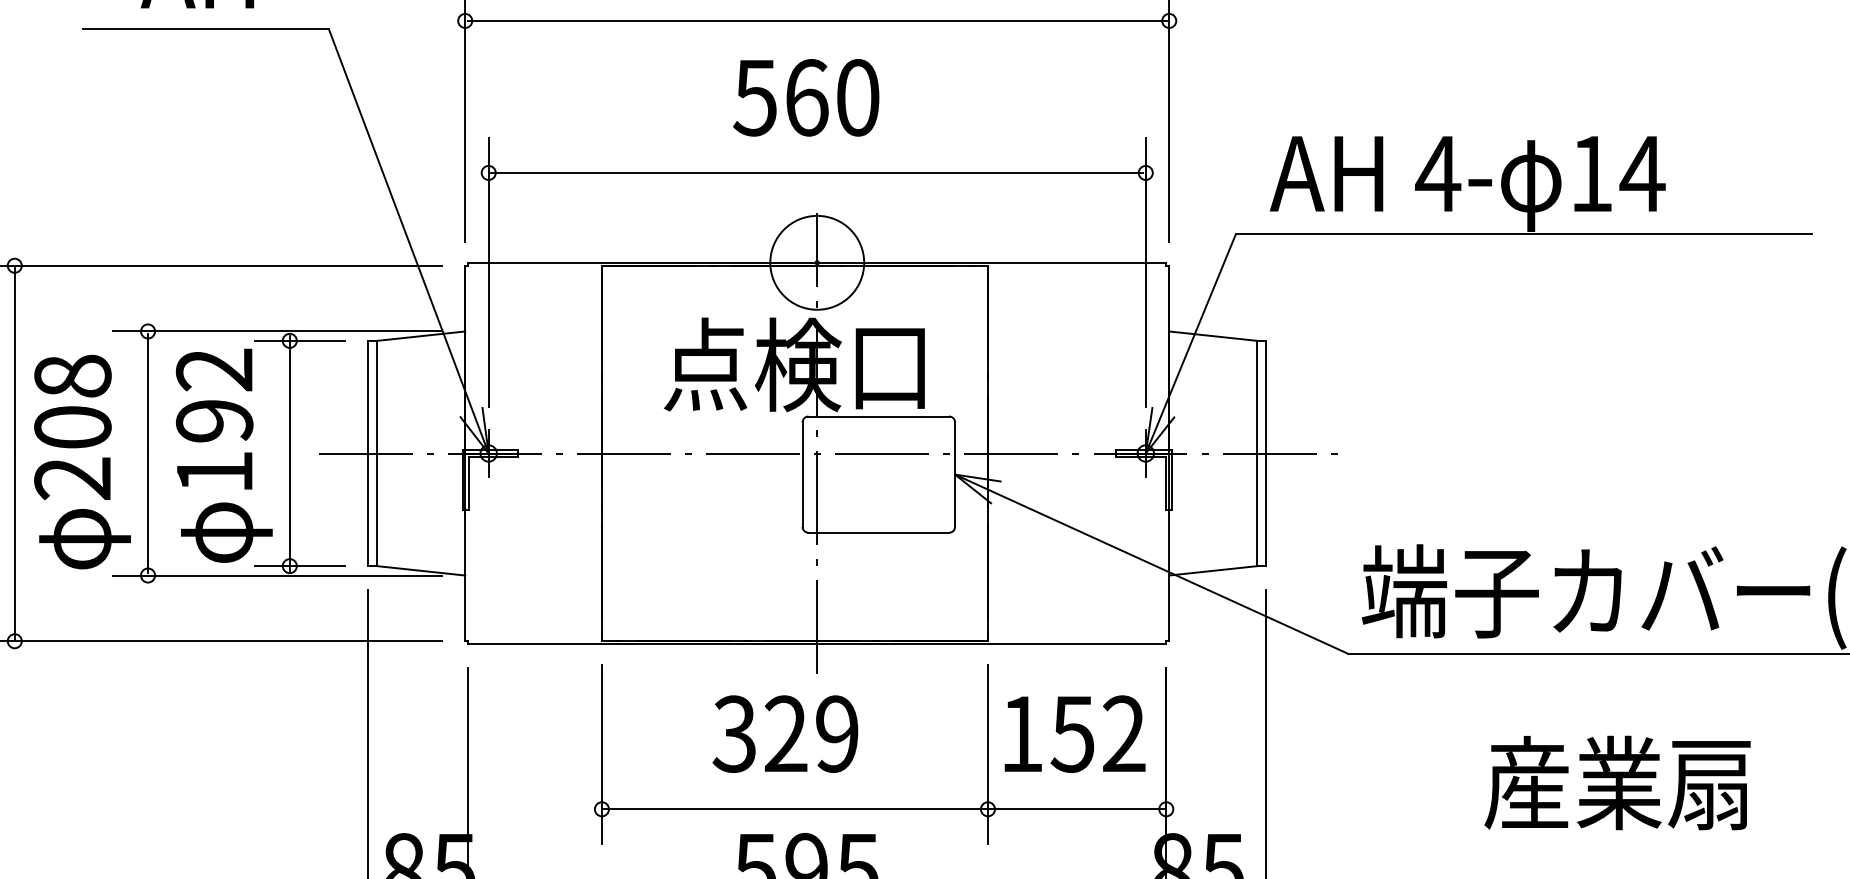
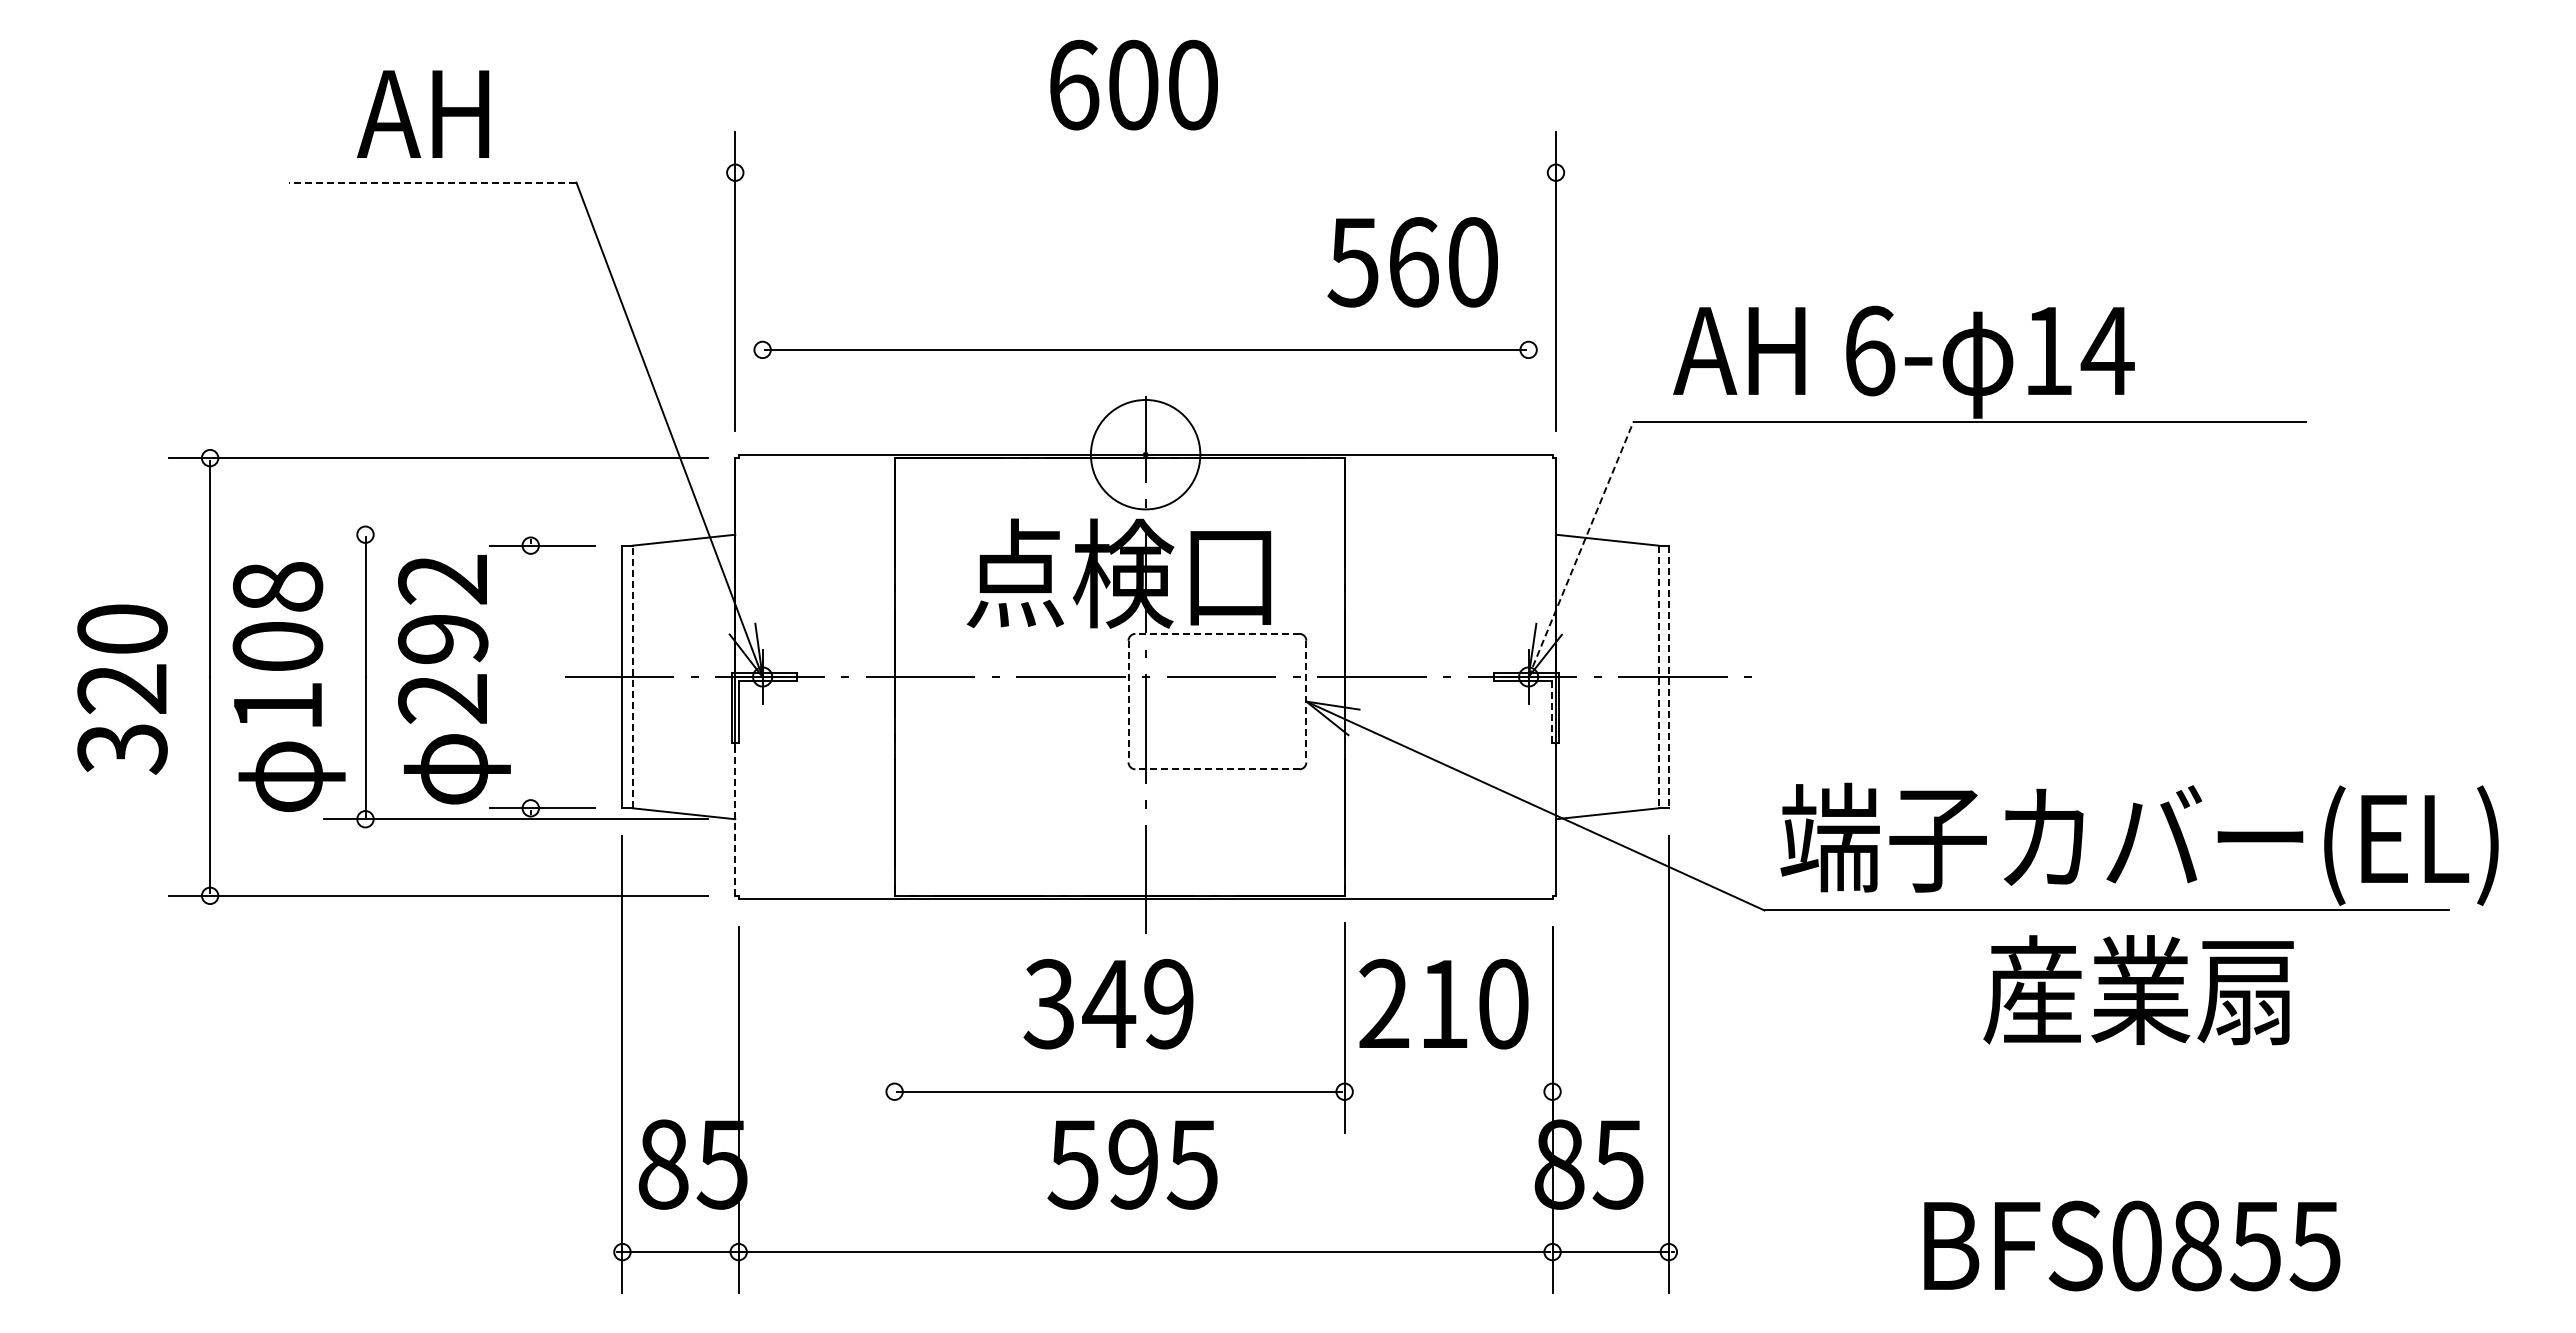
line: (817, 20) -> (1145, 172), removed
line: (205, 29) -> (432, 182), solid -> dashed
text: (805, 97) -> (1412, 262), moved
text: (1438, 173) -> (1869, 350), 4- -> 6-
line: (488, 272) -> (762, 465), removed
line: (1145, 272) -> (1528, 465), removed
line: (276, 331) -> (515, 534), removed
line: (1191, 343) -> (1581, 548), solid -> dashed
line: (878, 416) -> (1216, 633), solid -> dashed
line: (289, 453) -> (530, 676), removed
line: (377, 453) -> (632, 676), solid -> dashed
line: (1257, 453) -> (1658, 677), solid -> dashed
line: (1265, 453) -> (1668, 677), solid -> dashed
text: (214, 471) -> (442, 698), 192 -> 292
line: (802, 474) -> (1128, 701), solid -> dashed
line: (955, 474) -> (1306, 701), solid -> dashed
text: (71, 478) -> (276, 706), 208 -> 108
line: (1165, 483) -> (1551, 711), solid -> dashed
line: (878, 532) -> (1216, 769), solid -> dashed
line: (465, 575) -> (735, 819), solid -> dashed
text: (786, 732) -> (1109, 1002), 329 -> 349
text: (1072, 733) -> (1443, 1003), 152 -> 210
line: (601, 754) -> (894, 1027), removed
text: (1617, 783) -> (2138, 990), moved
line: (1077, 809) -> (1448, 1091), removed

